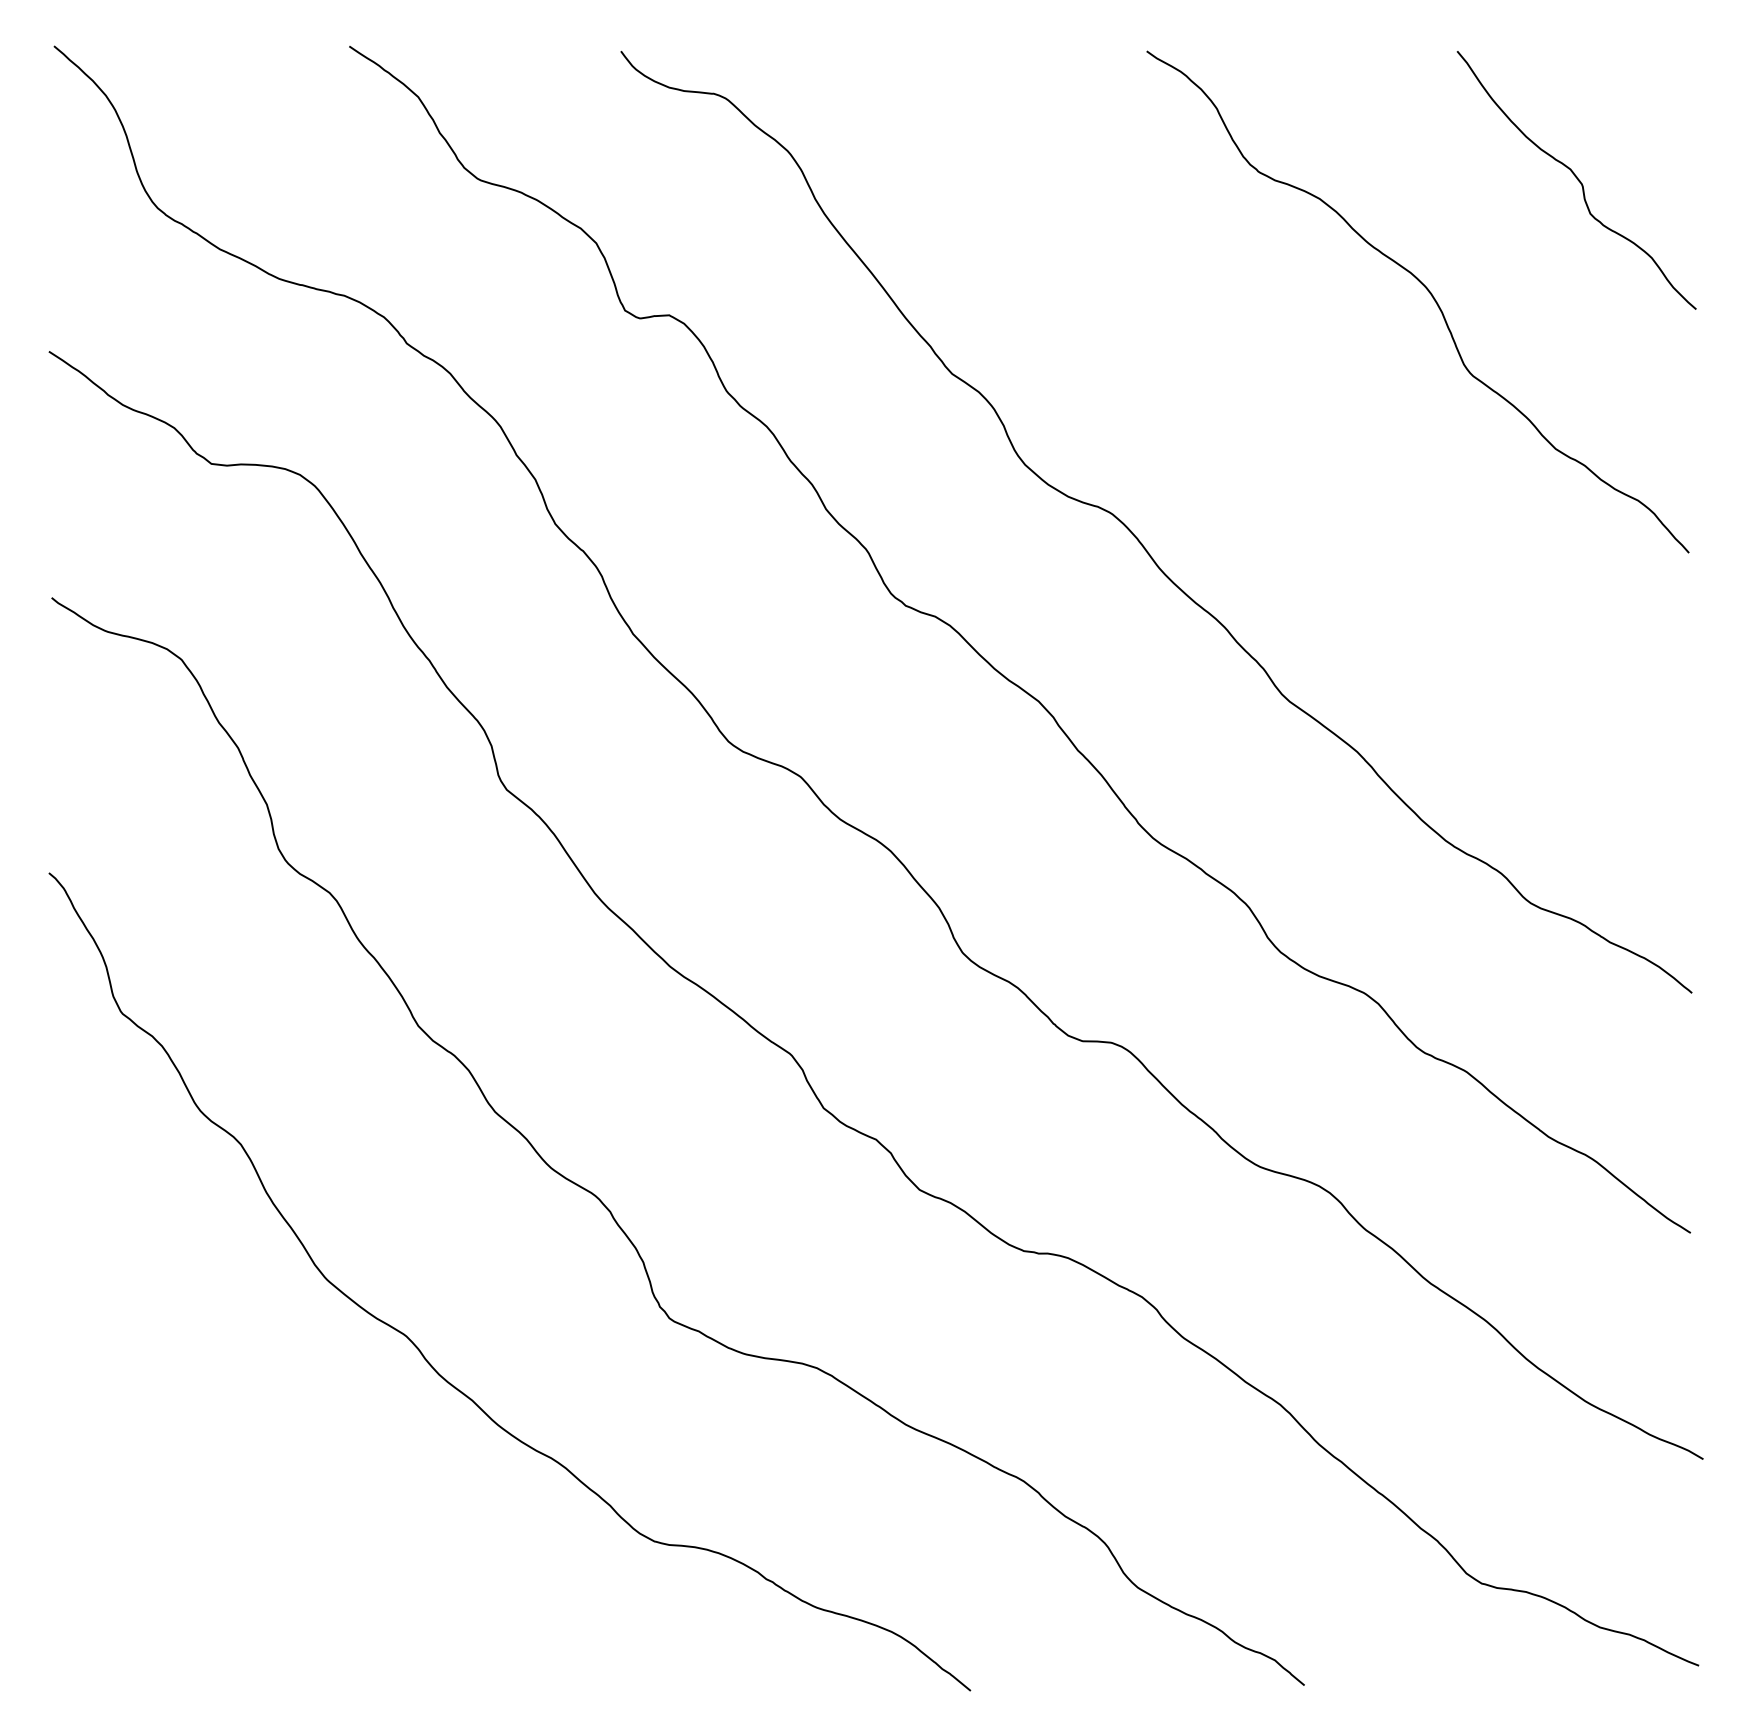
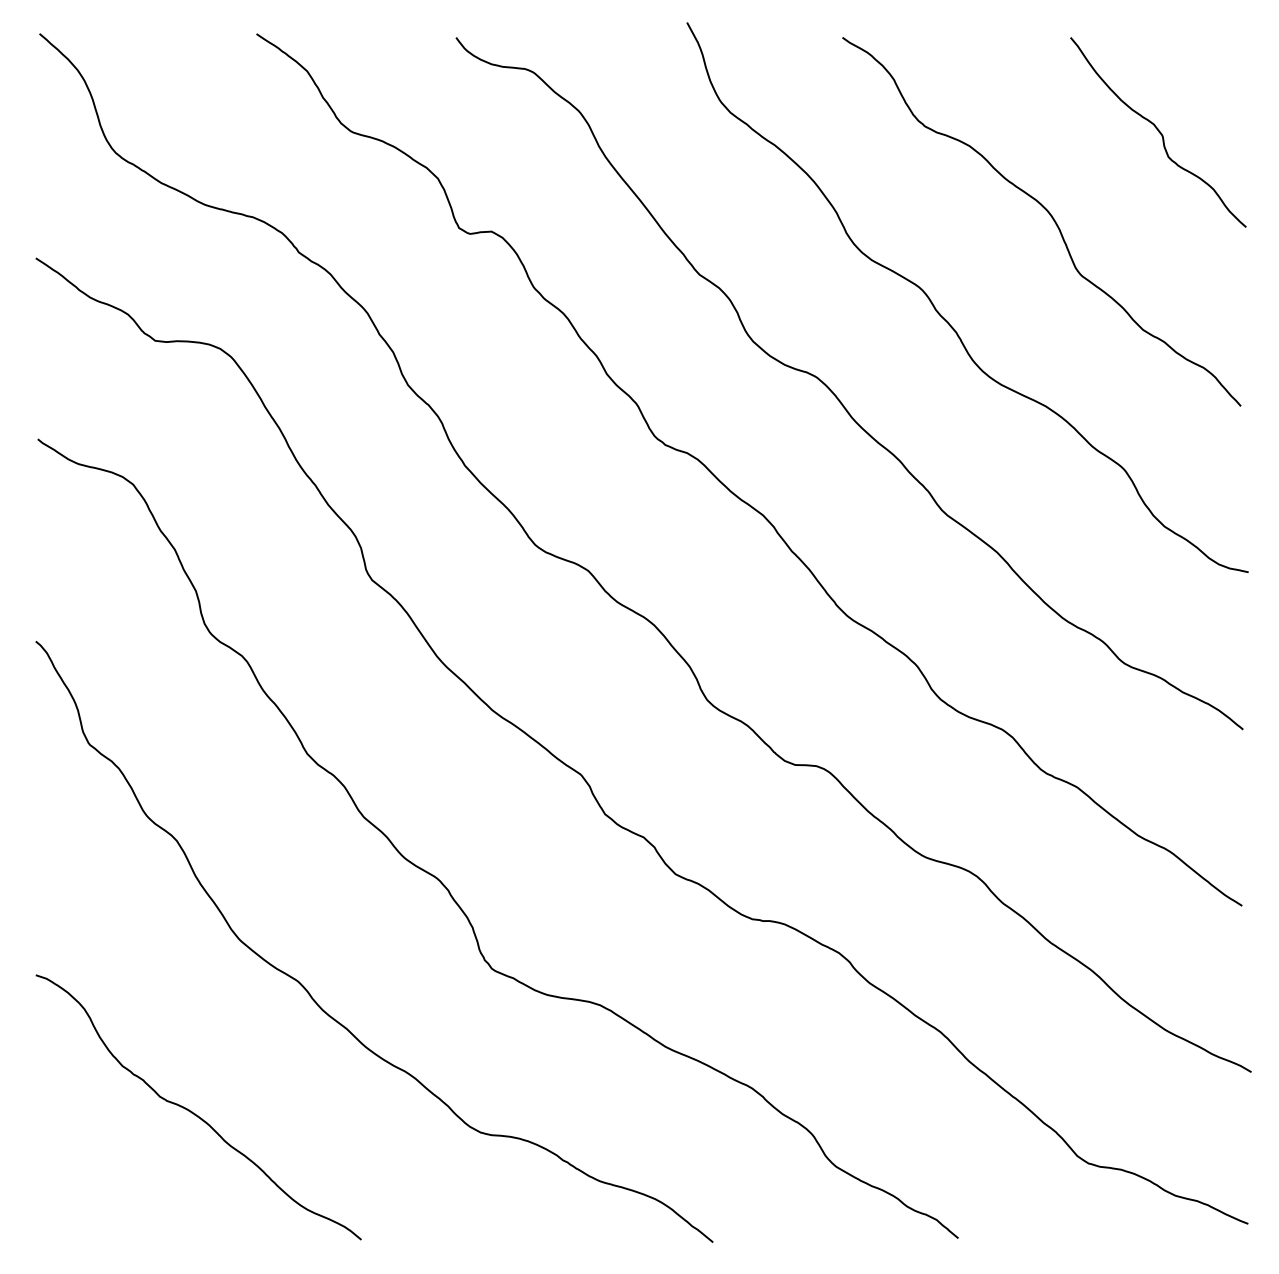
curve: (1286, 434) -> (945, 319), added
curve: (265, 1515) -> (194, 1113), added

